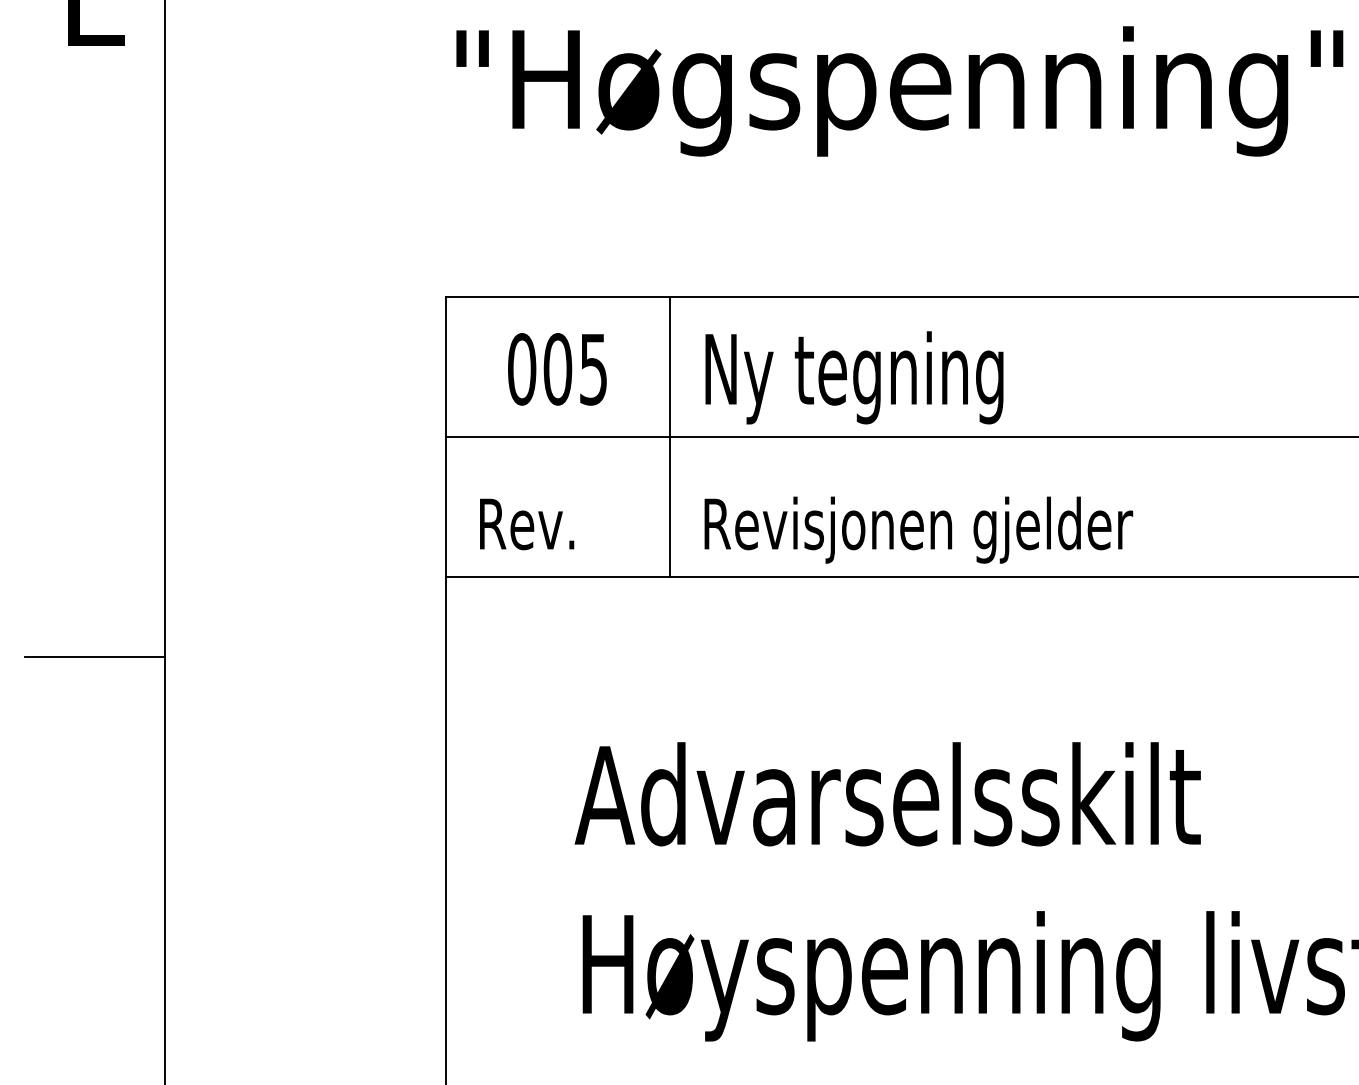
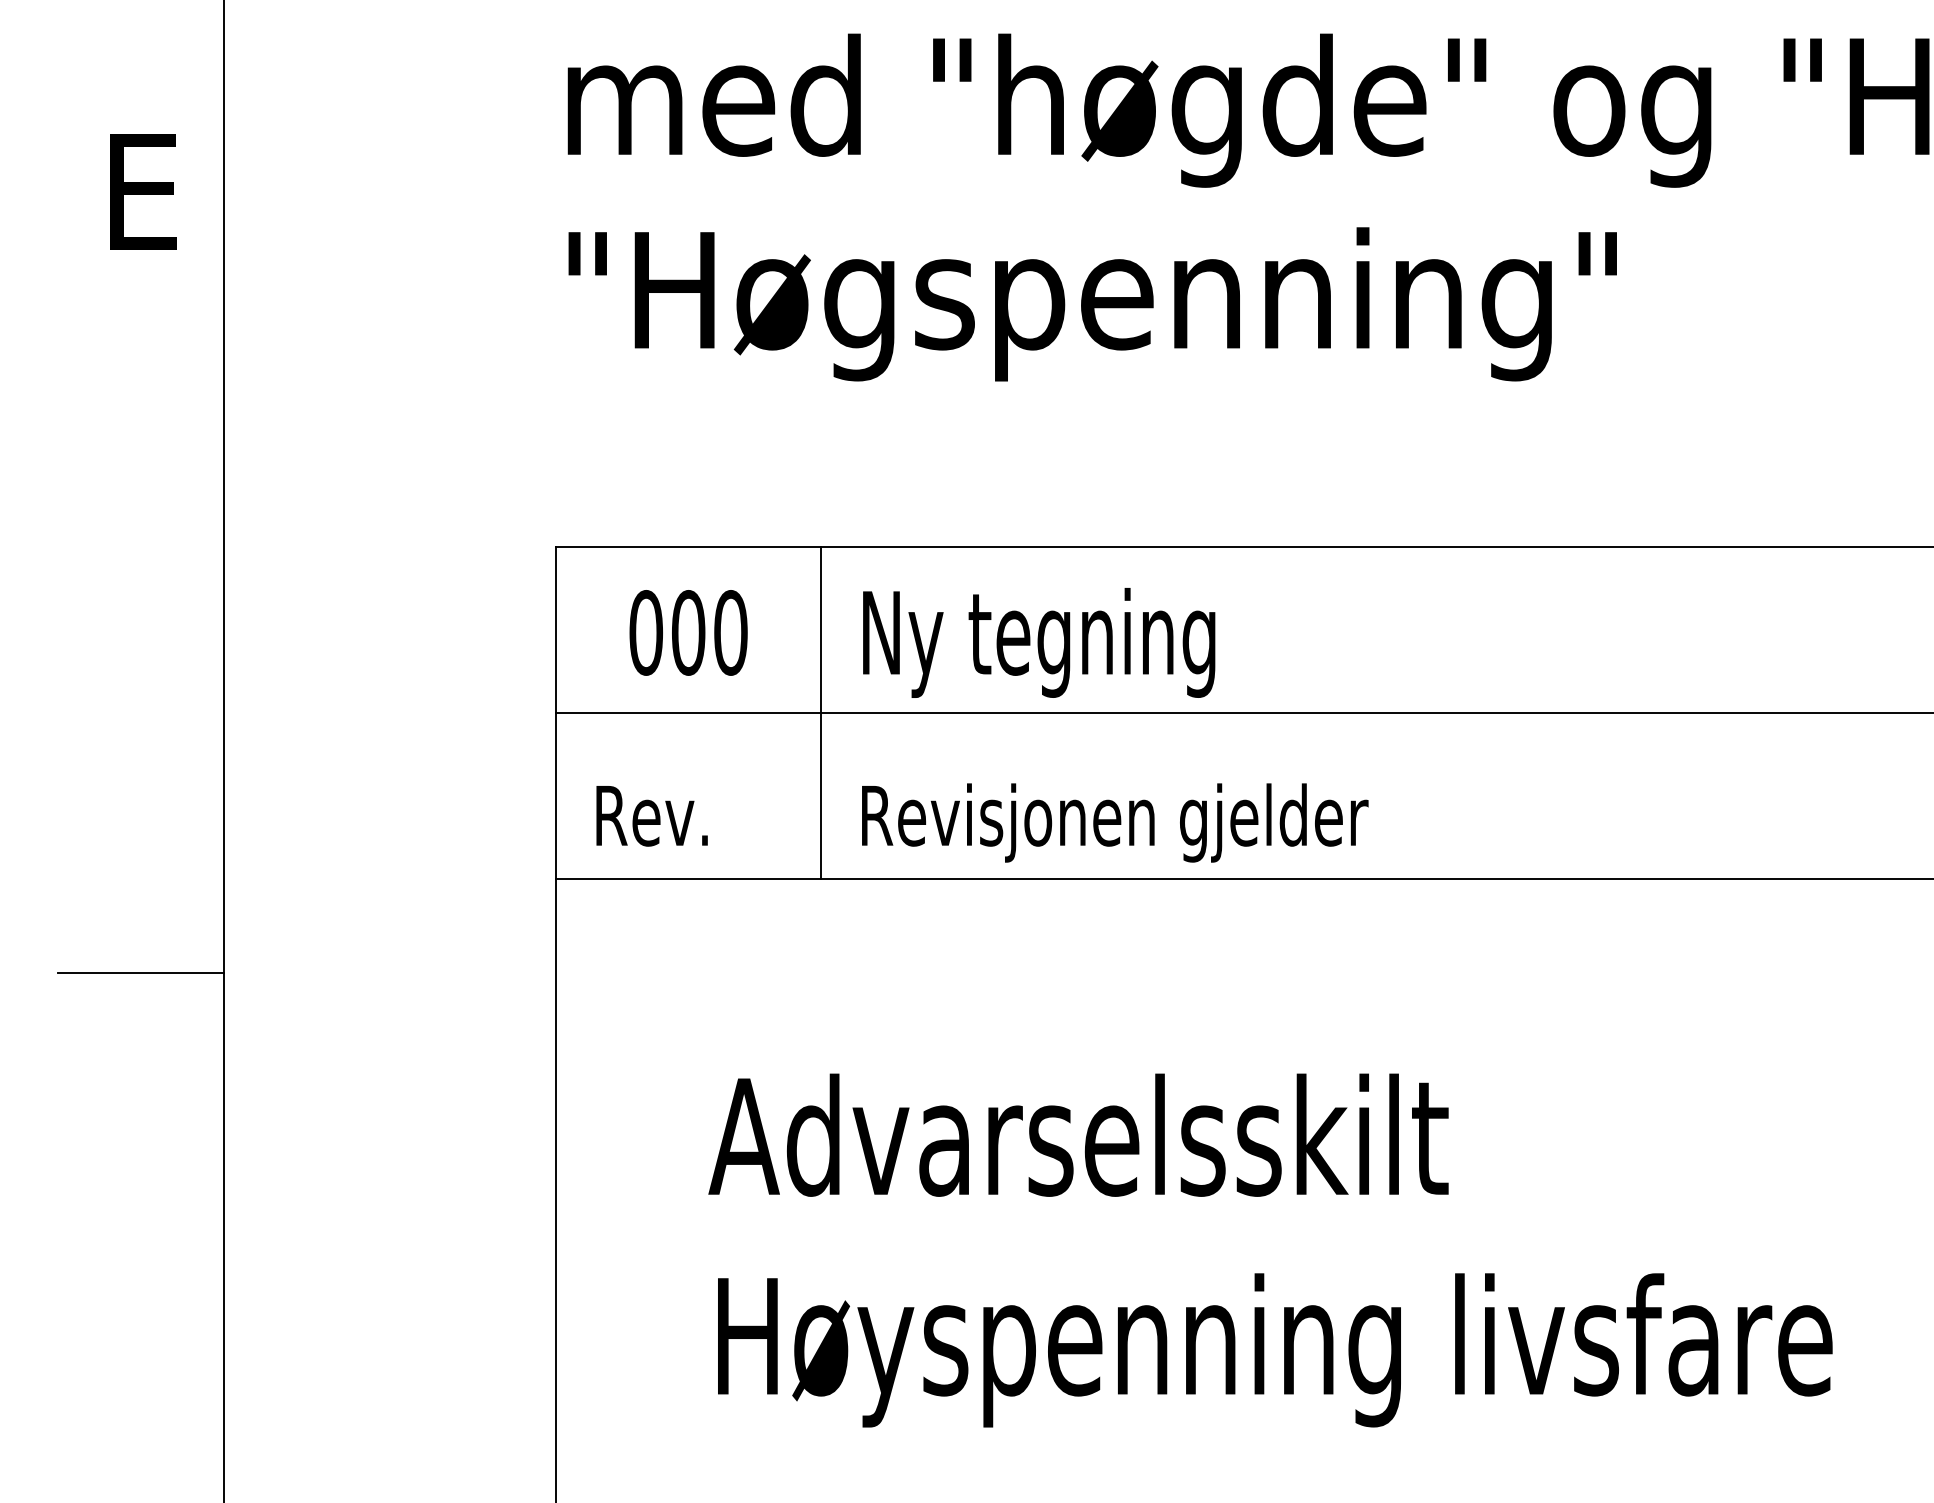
text: (593, 369) -> (730, 632), 005 -> 000

